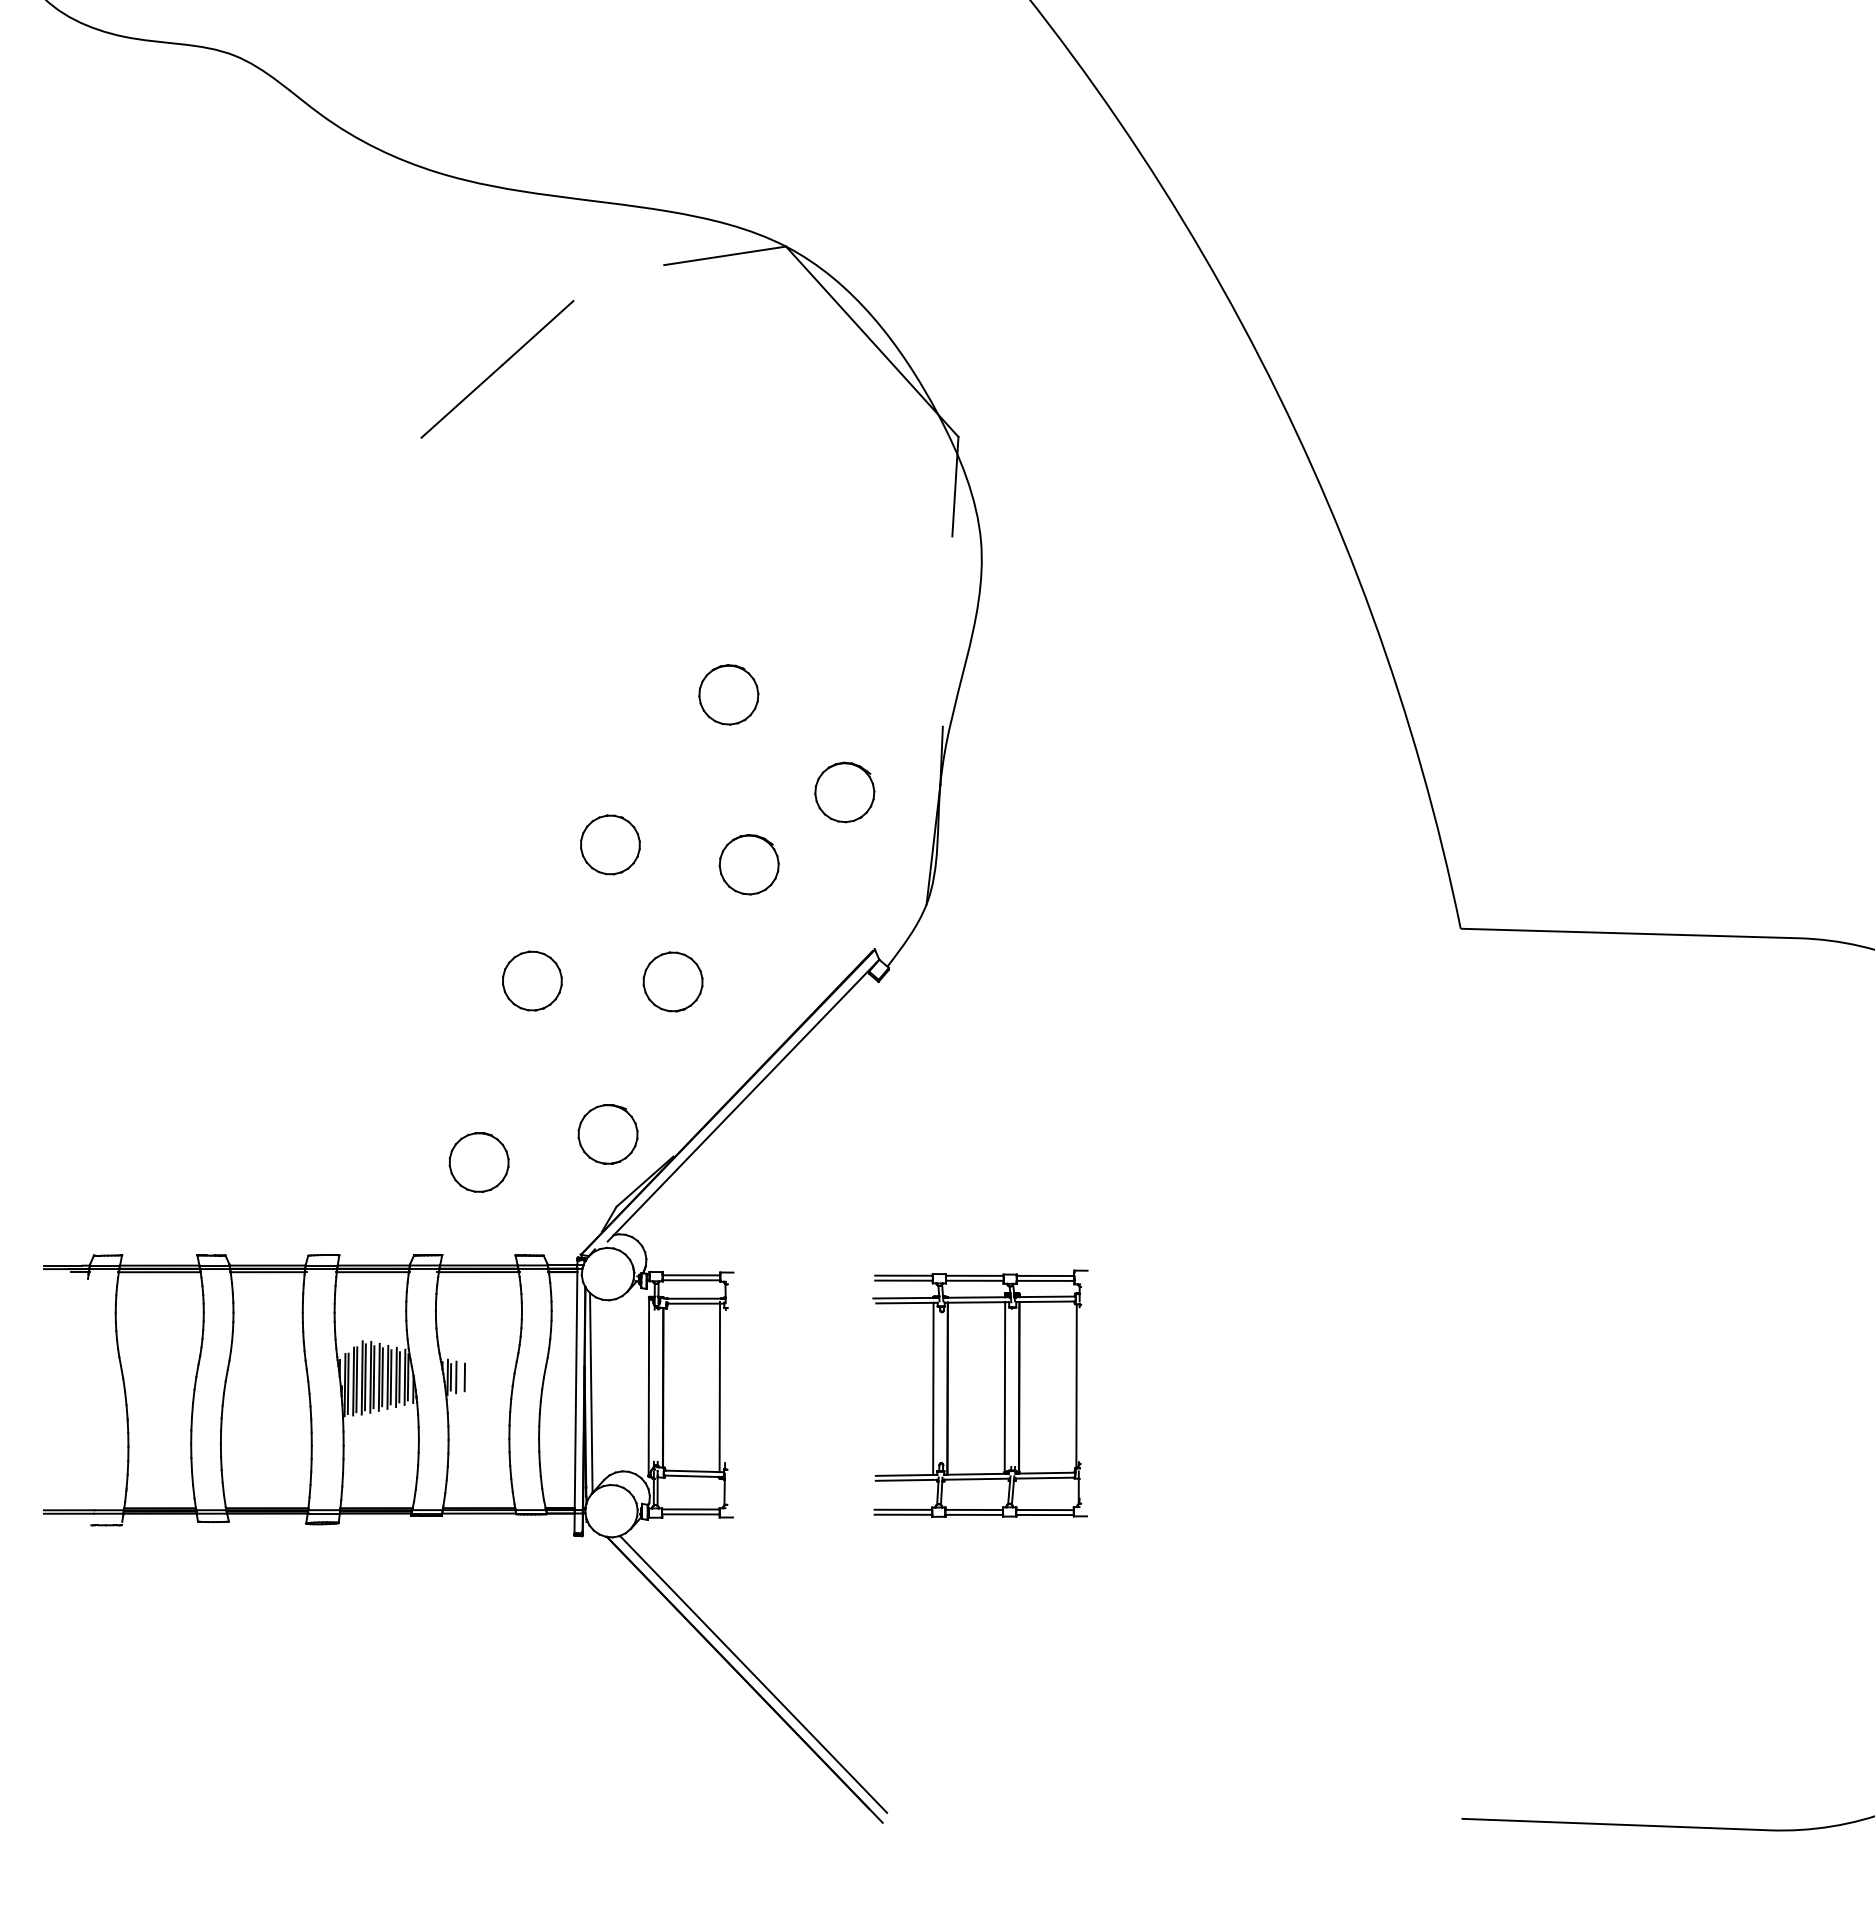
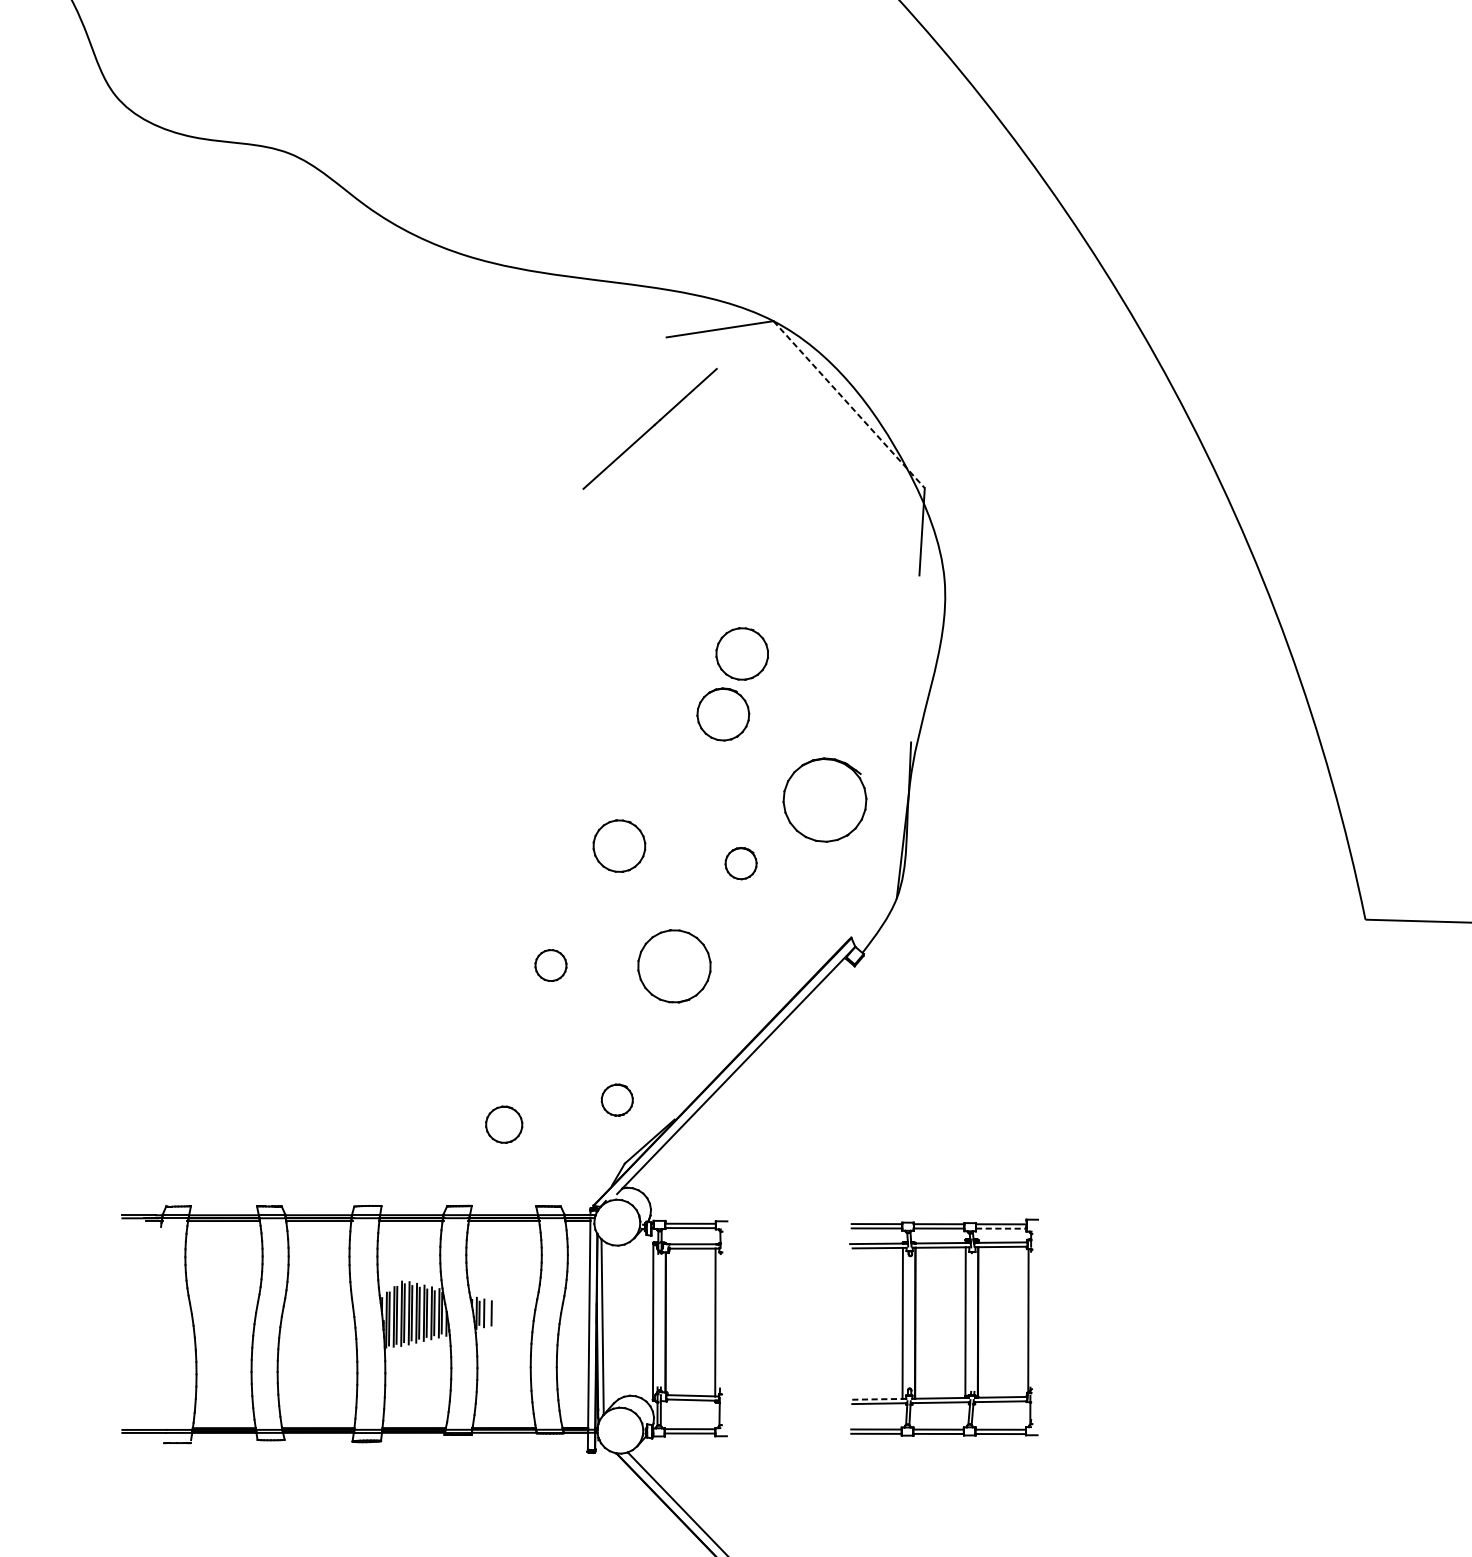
line: (872, 342) -> (849, 405), solid -> dashed
line: (497, 369) -> (650, 428), moved
part: (750, 625) -> (742, 653), added
part: (844, 792) -> (824, 800), size x1.6
part: (748, 864) -> (740, 863), size x0.6
part: (532, 980) -> (551, 965), size x0.6
part: (672, 981) -> (673, 965), size x1.4
part: (607, 1134) -> (616, 1100), size x0.6
part: (478, 1162) -> (503, 1124), size x0.7
line: (1045, 1280) -> (1001, 1228), solid -> dashed
line: (904, 1475) -> (877, 1399), solid -> dashed

